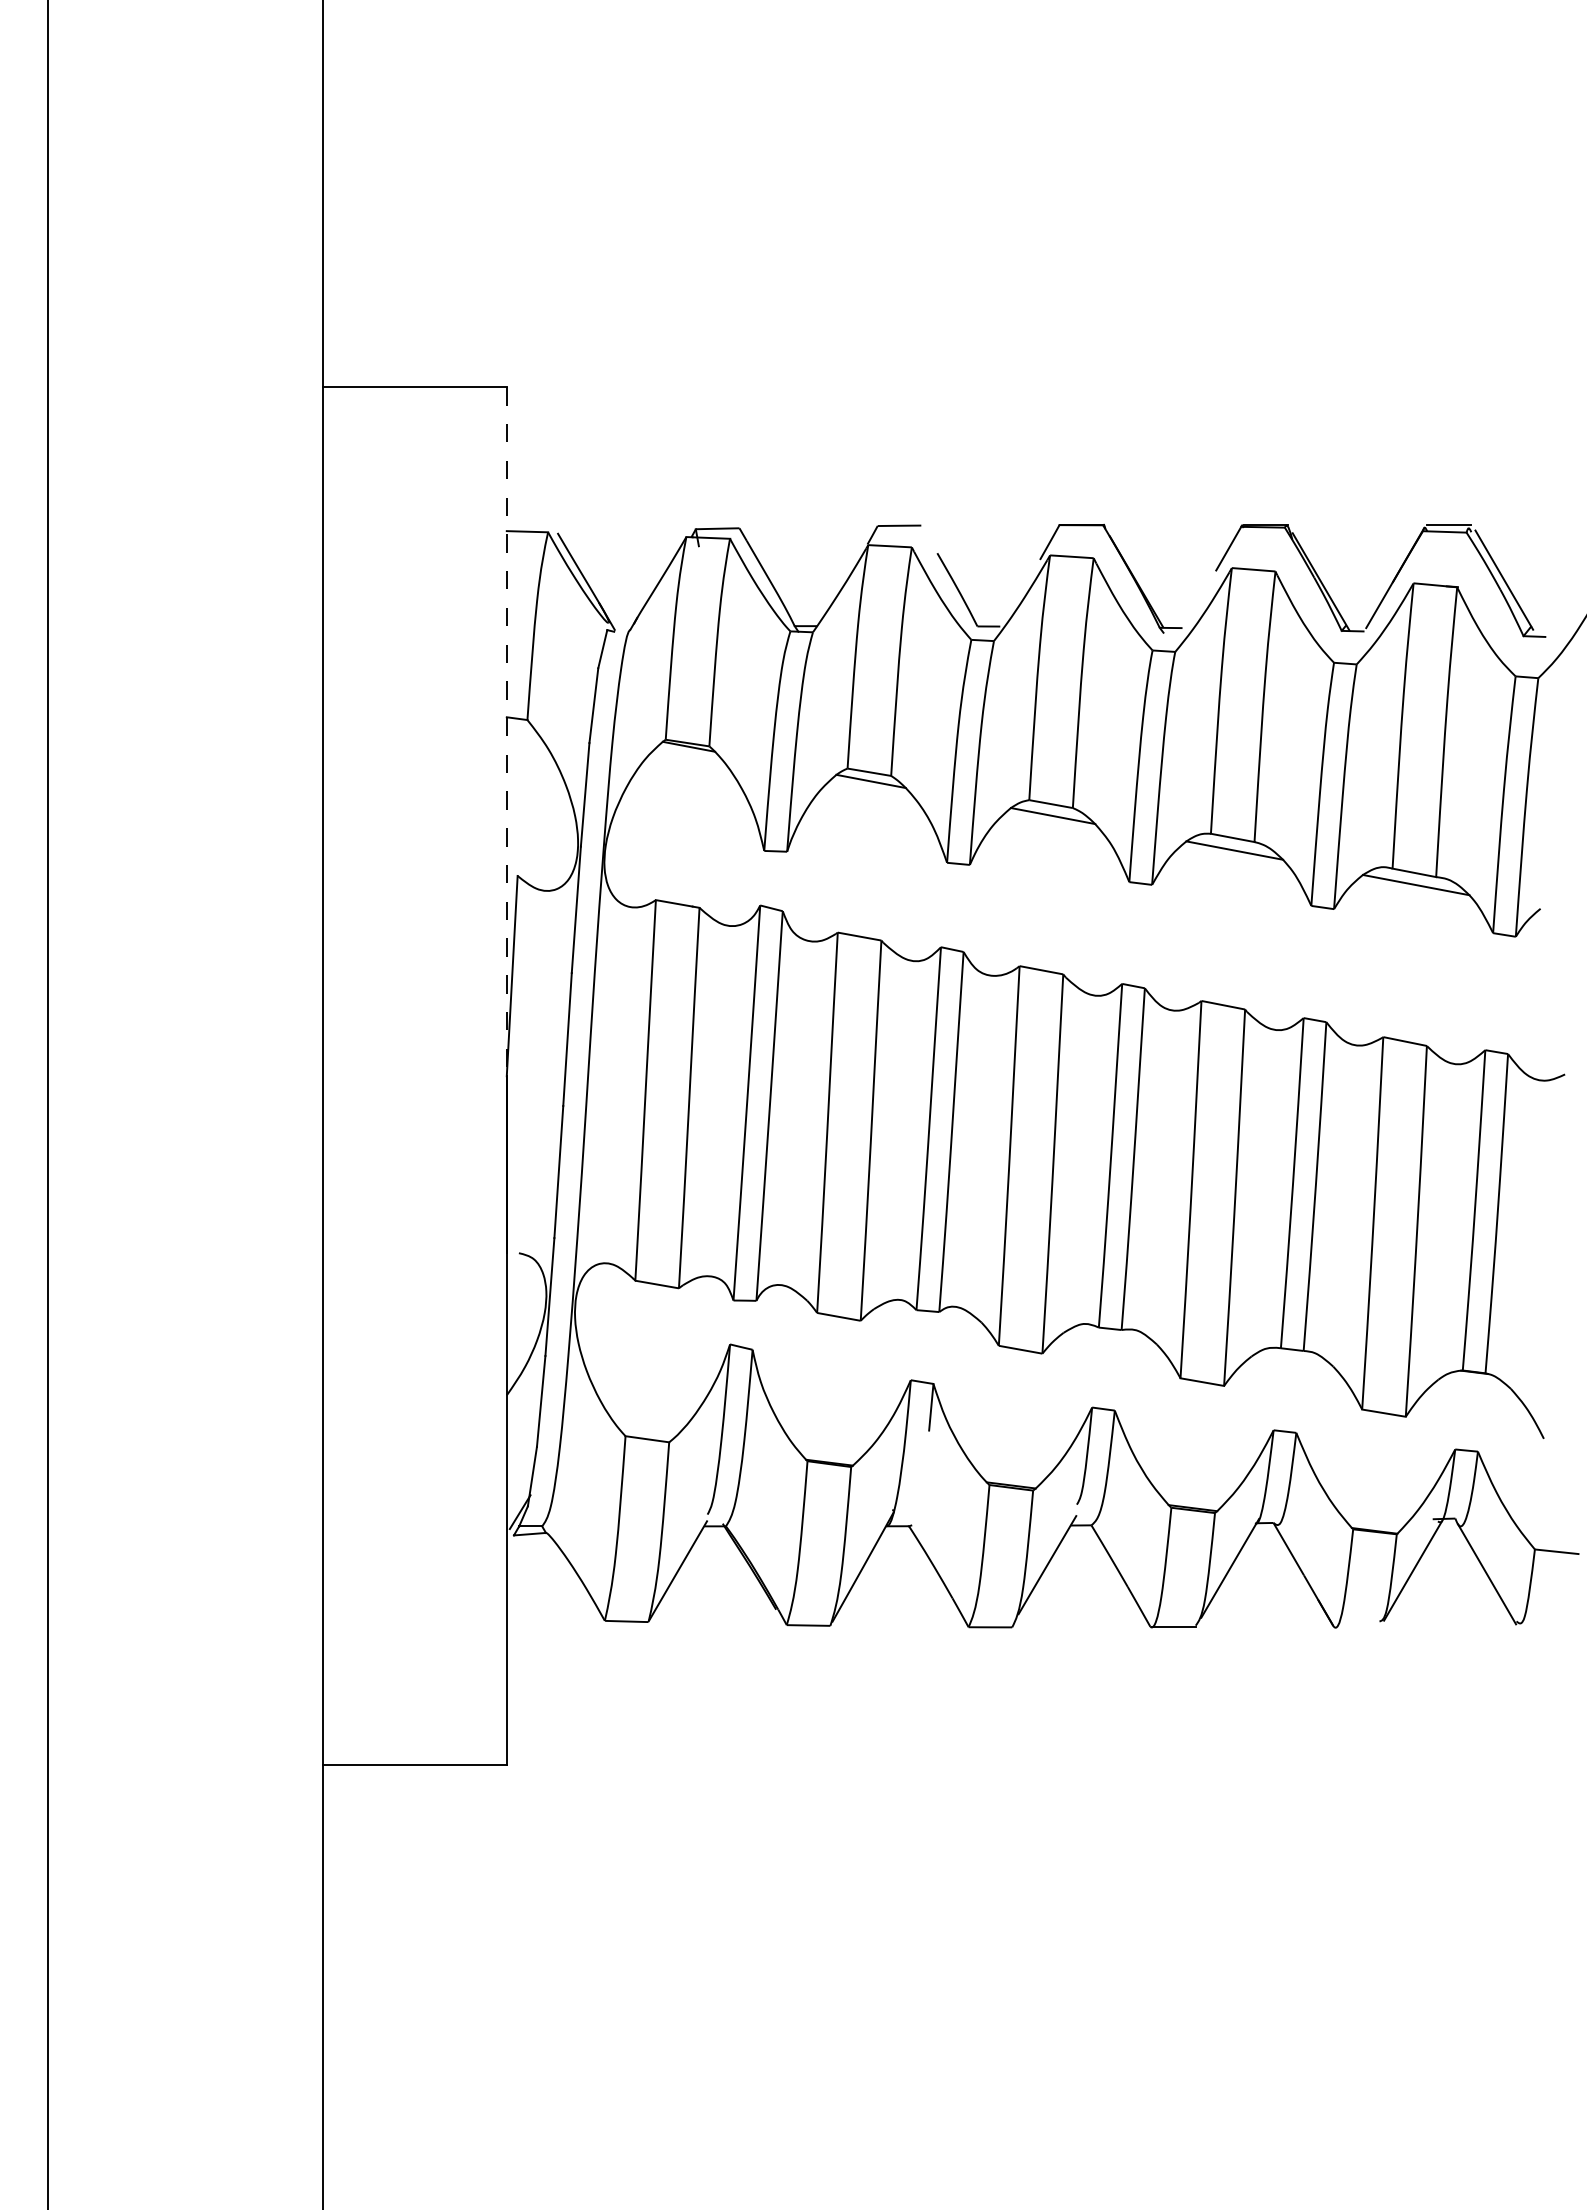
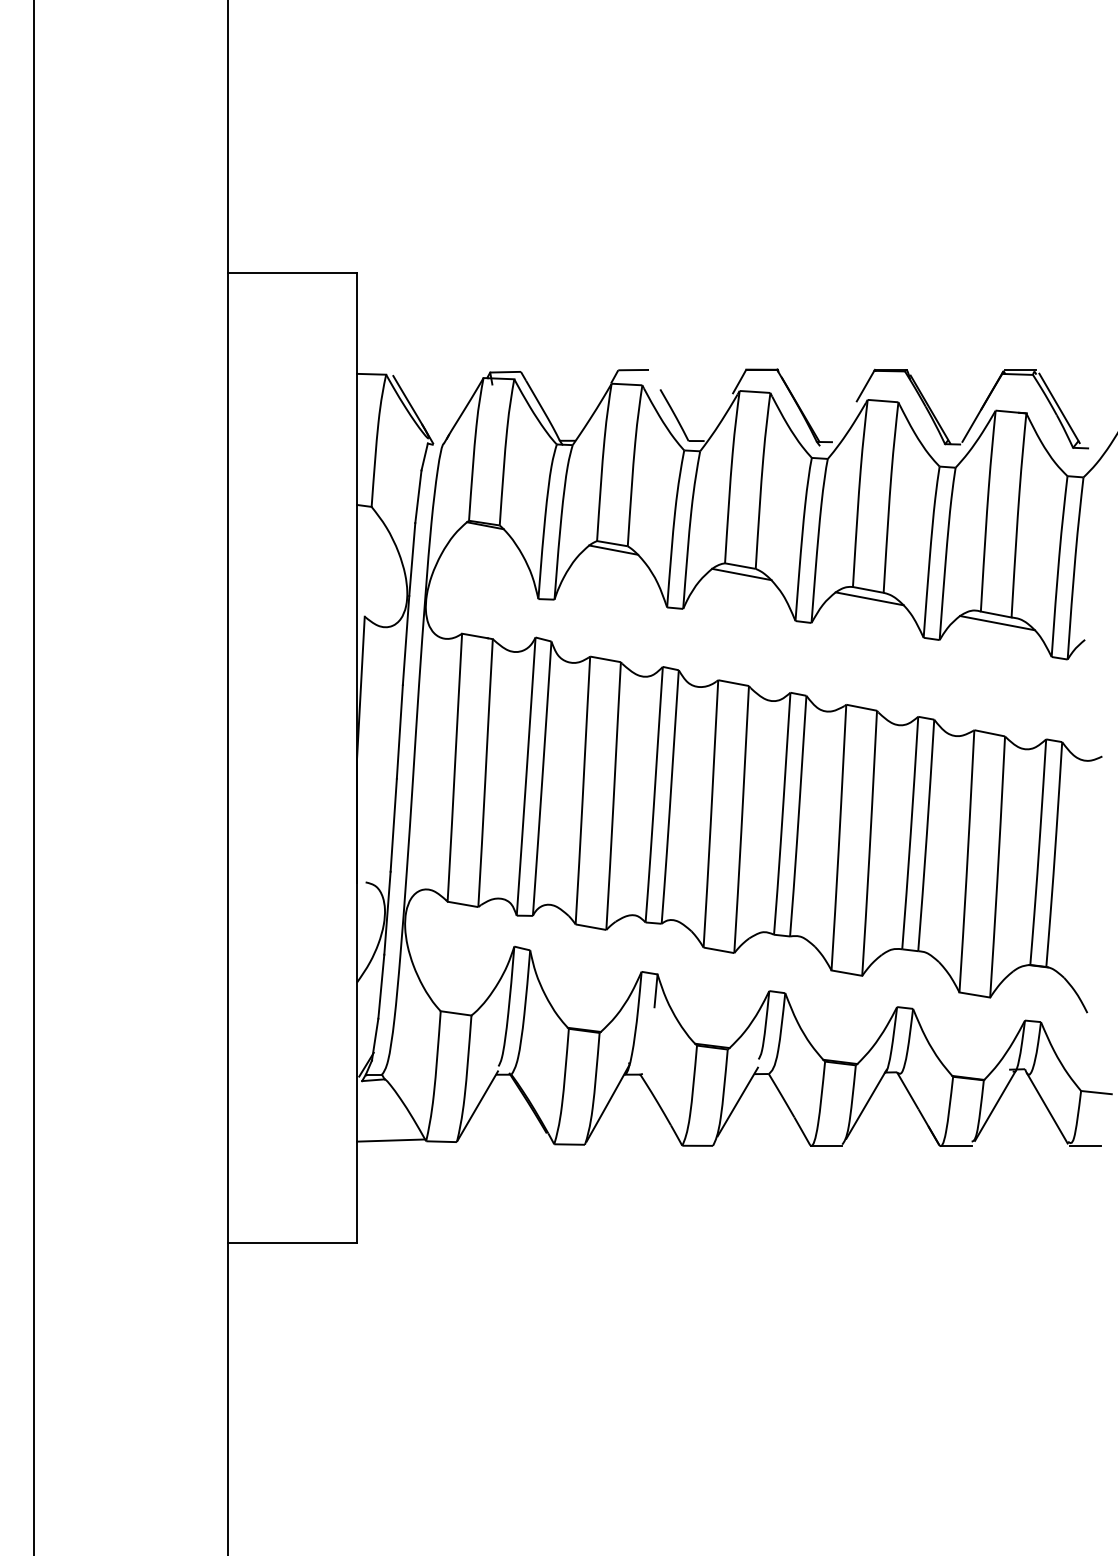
line: (506, 732) -> (356, 515), dashed -> solid
line: (554, 1619) -> (390, 1140), added
line: (1357, 1627) -> (956, 1145), added
line: (1541, 1627) -> (1085, 1145), added

